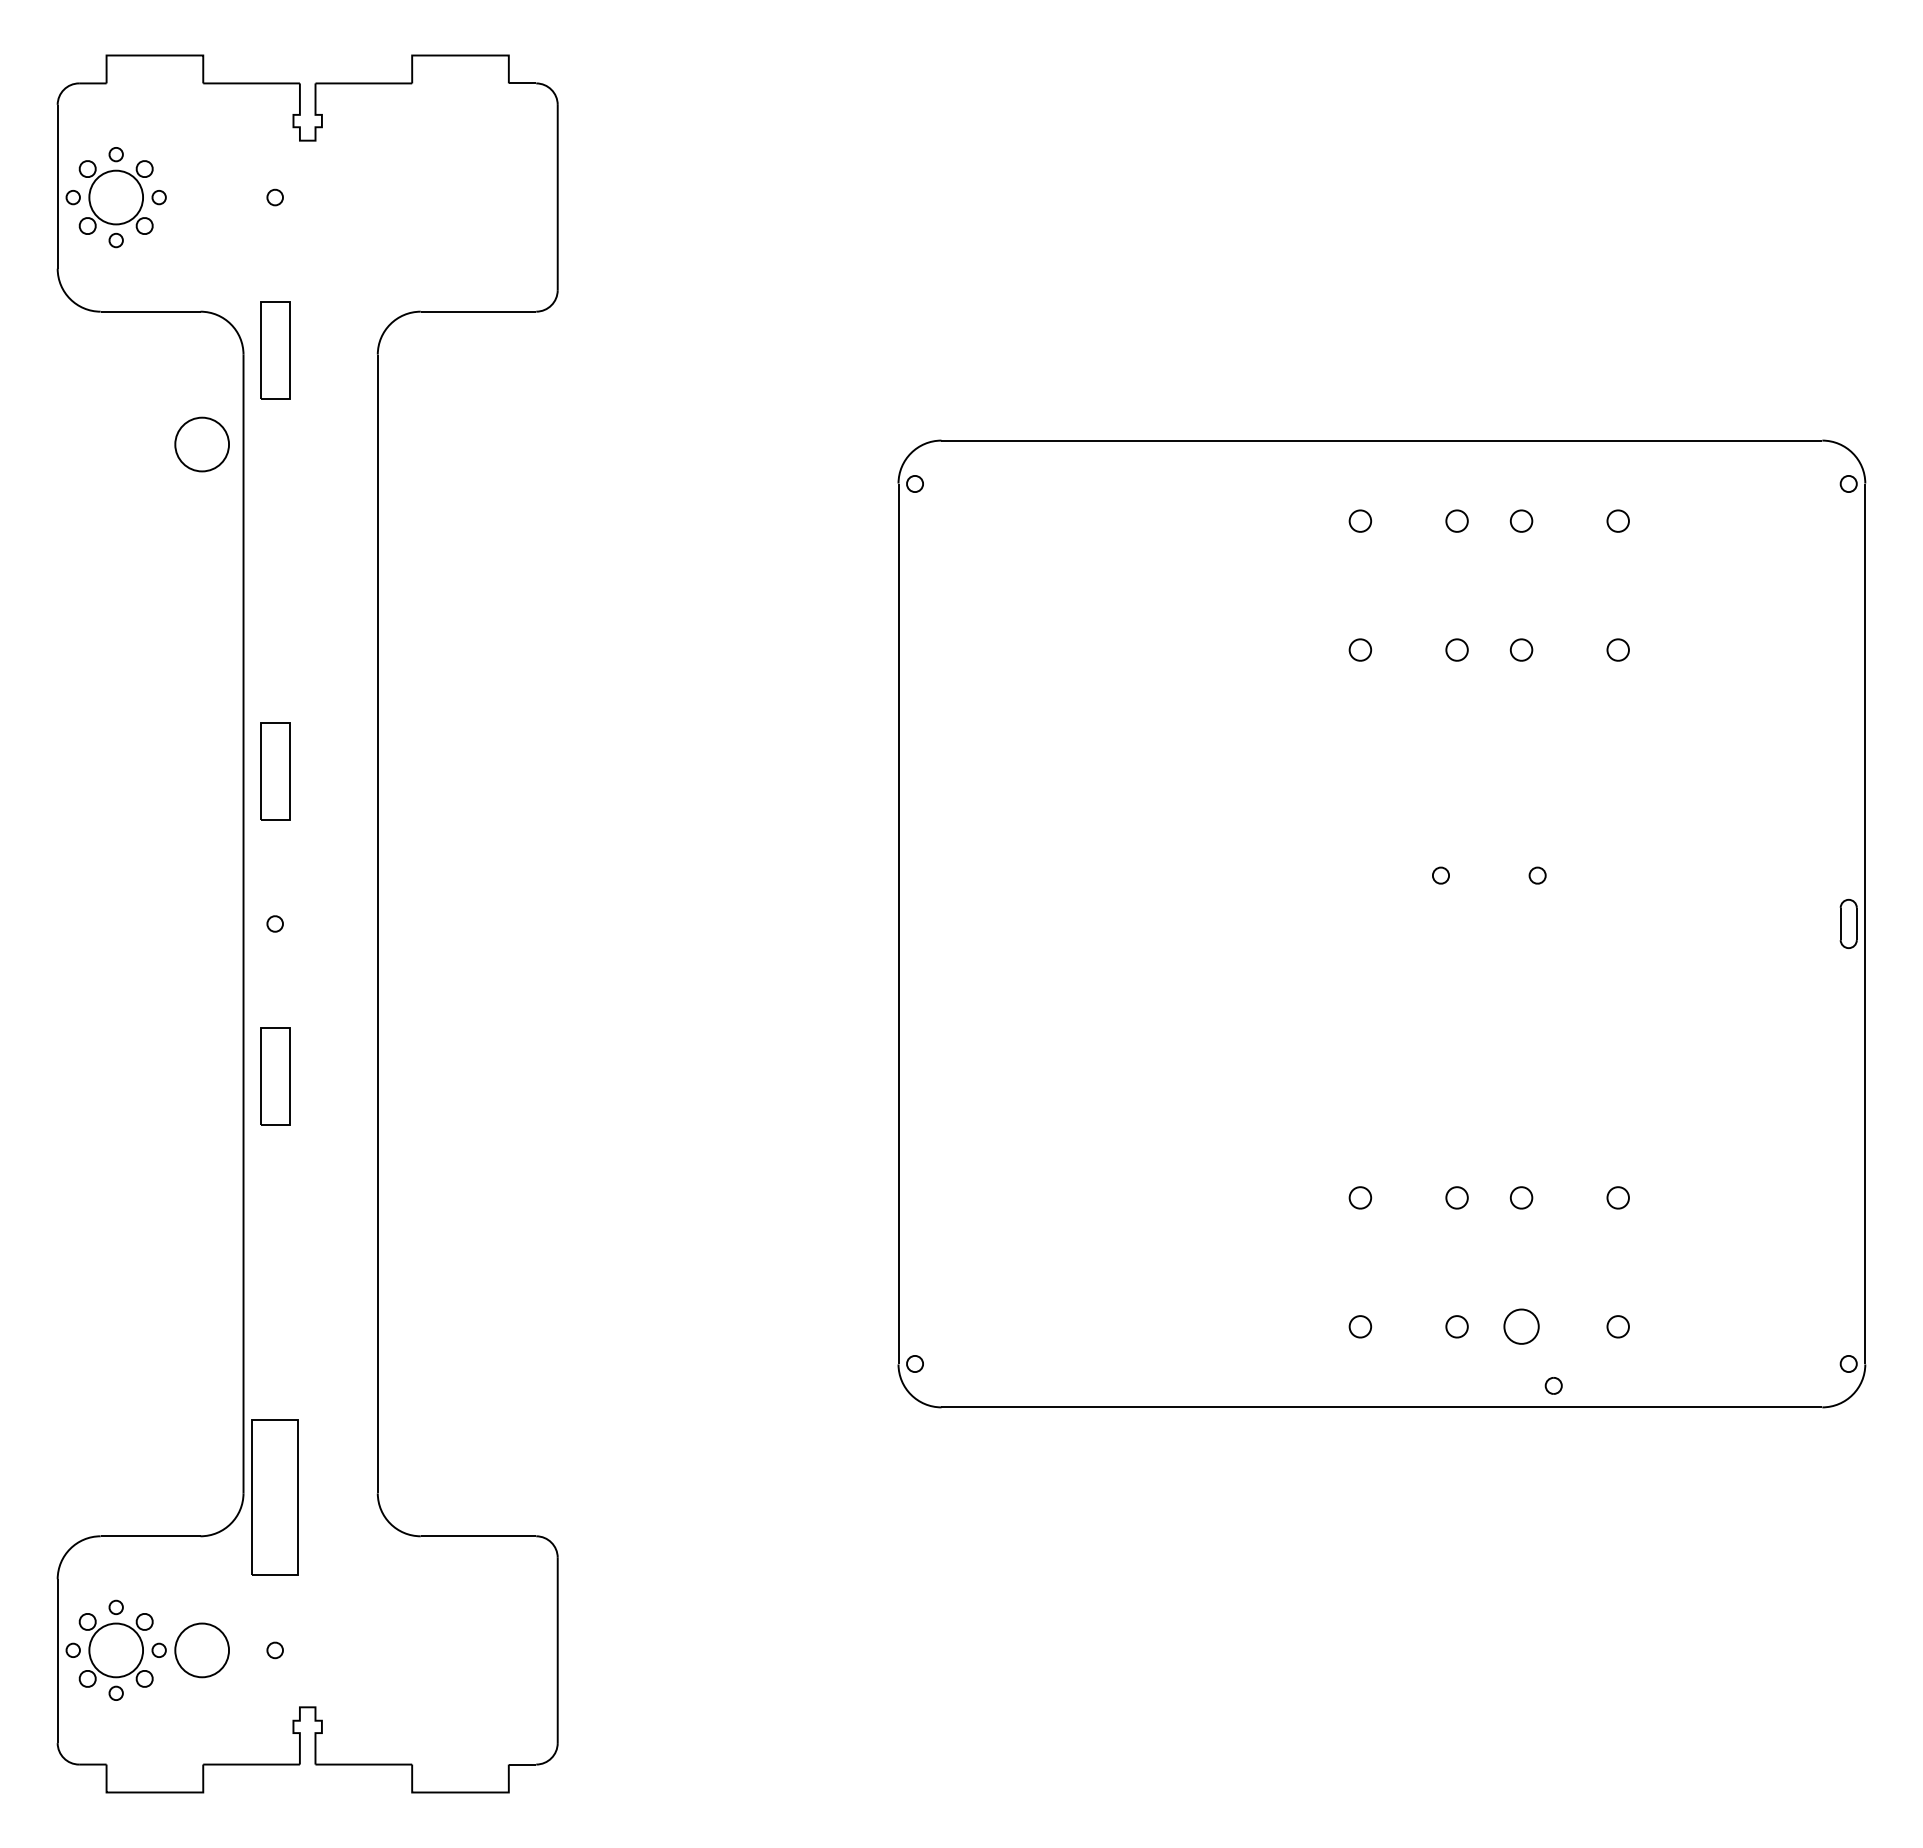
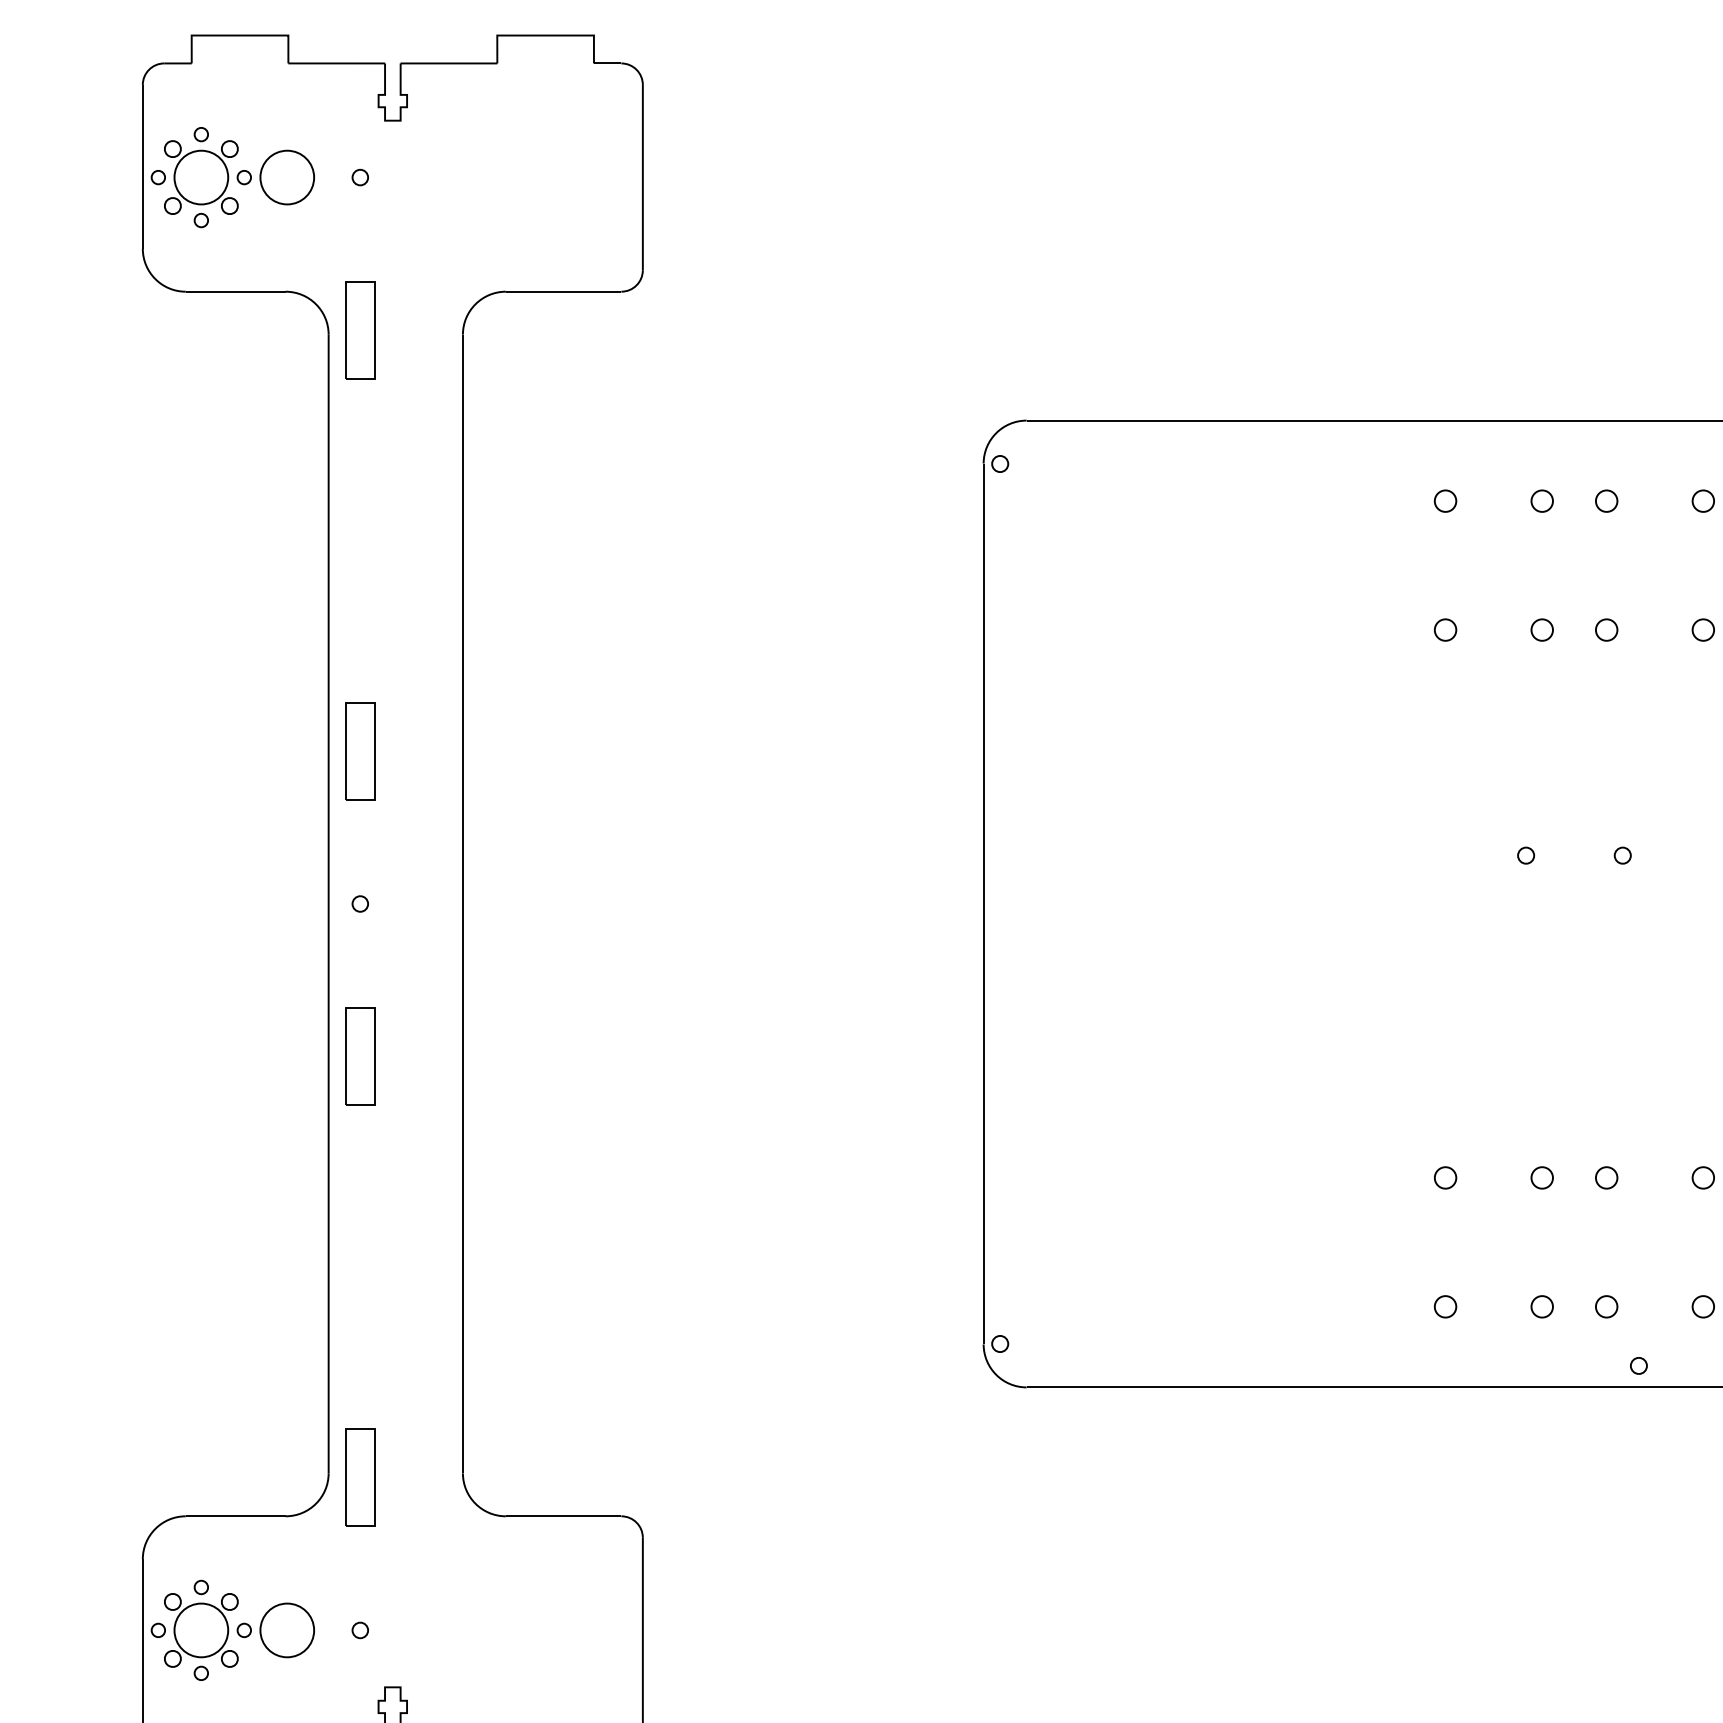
part: (201, 444) -> (286, 177), moved
part: (1521, 1326) -> (1606, 1306), size x0.62
part: (275, 1497) -> (360, 1477), size x0.62

